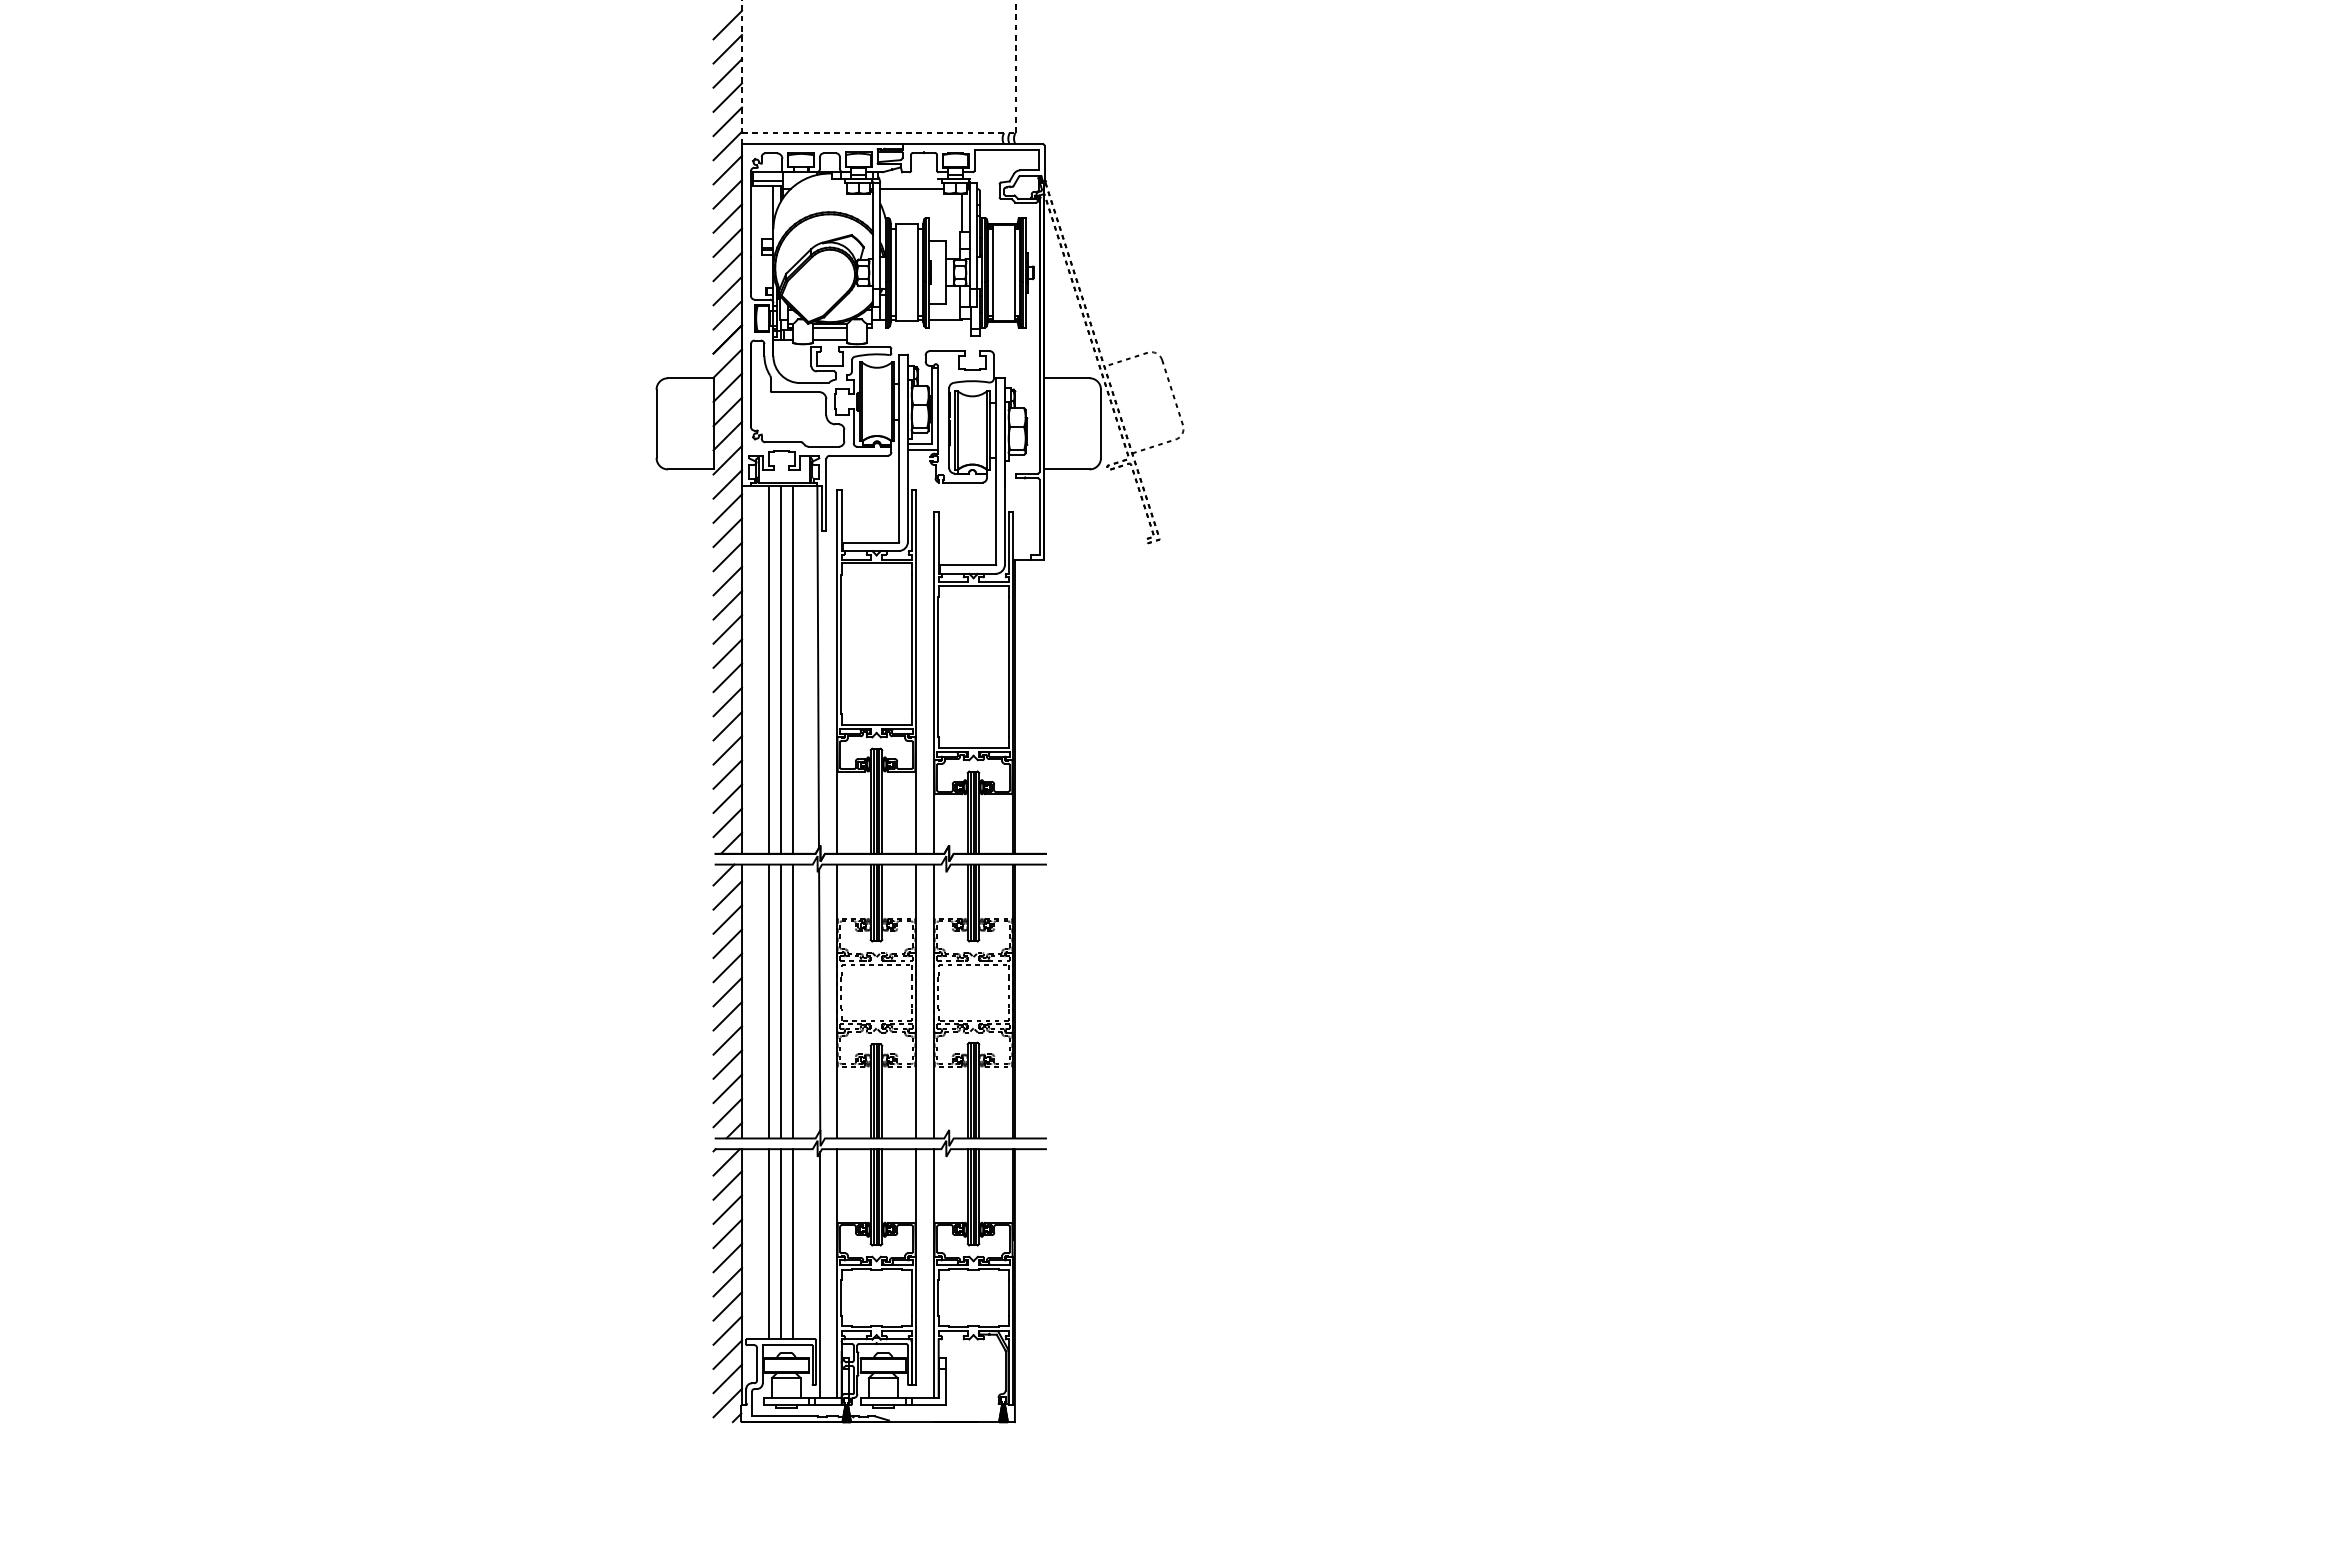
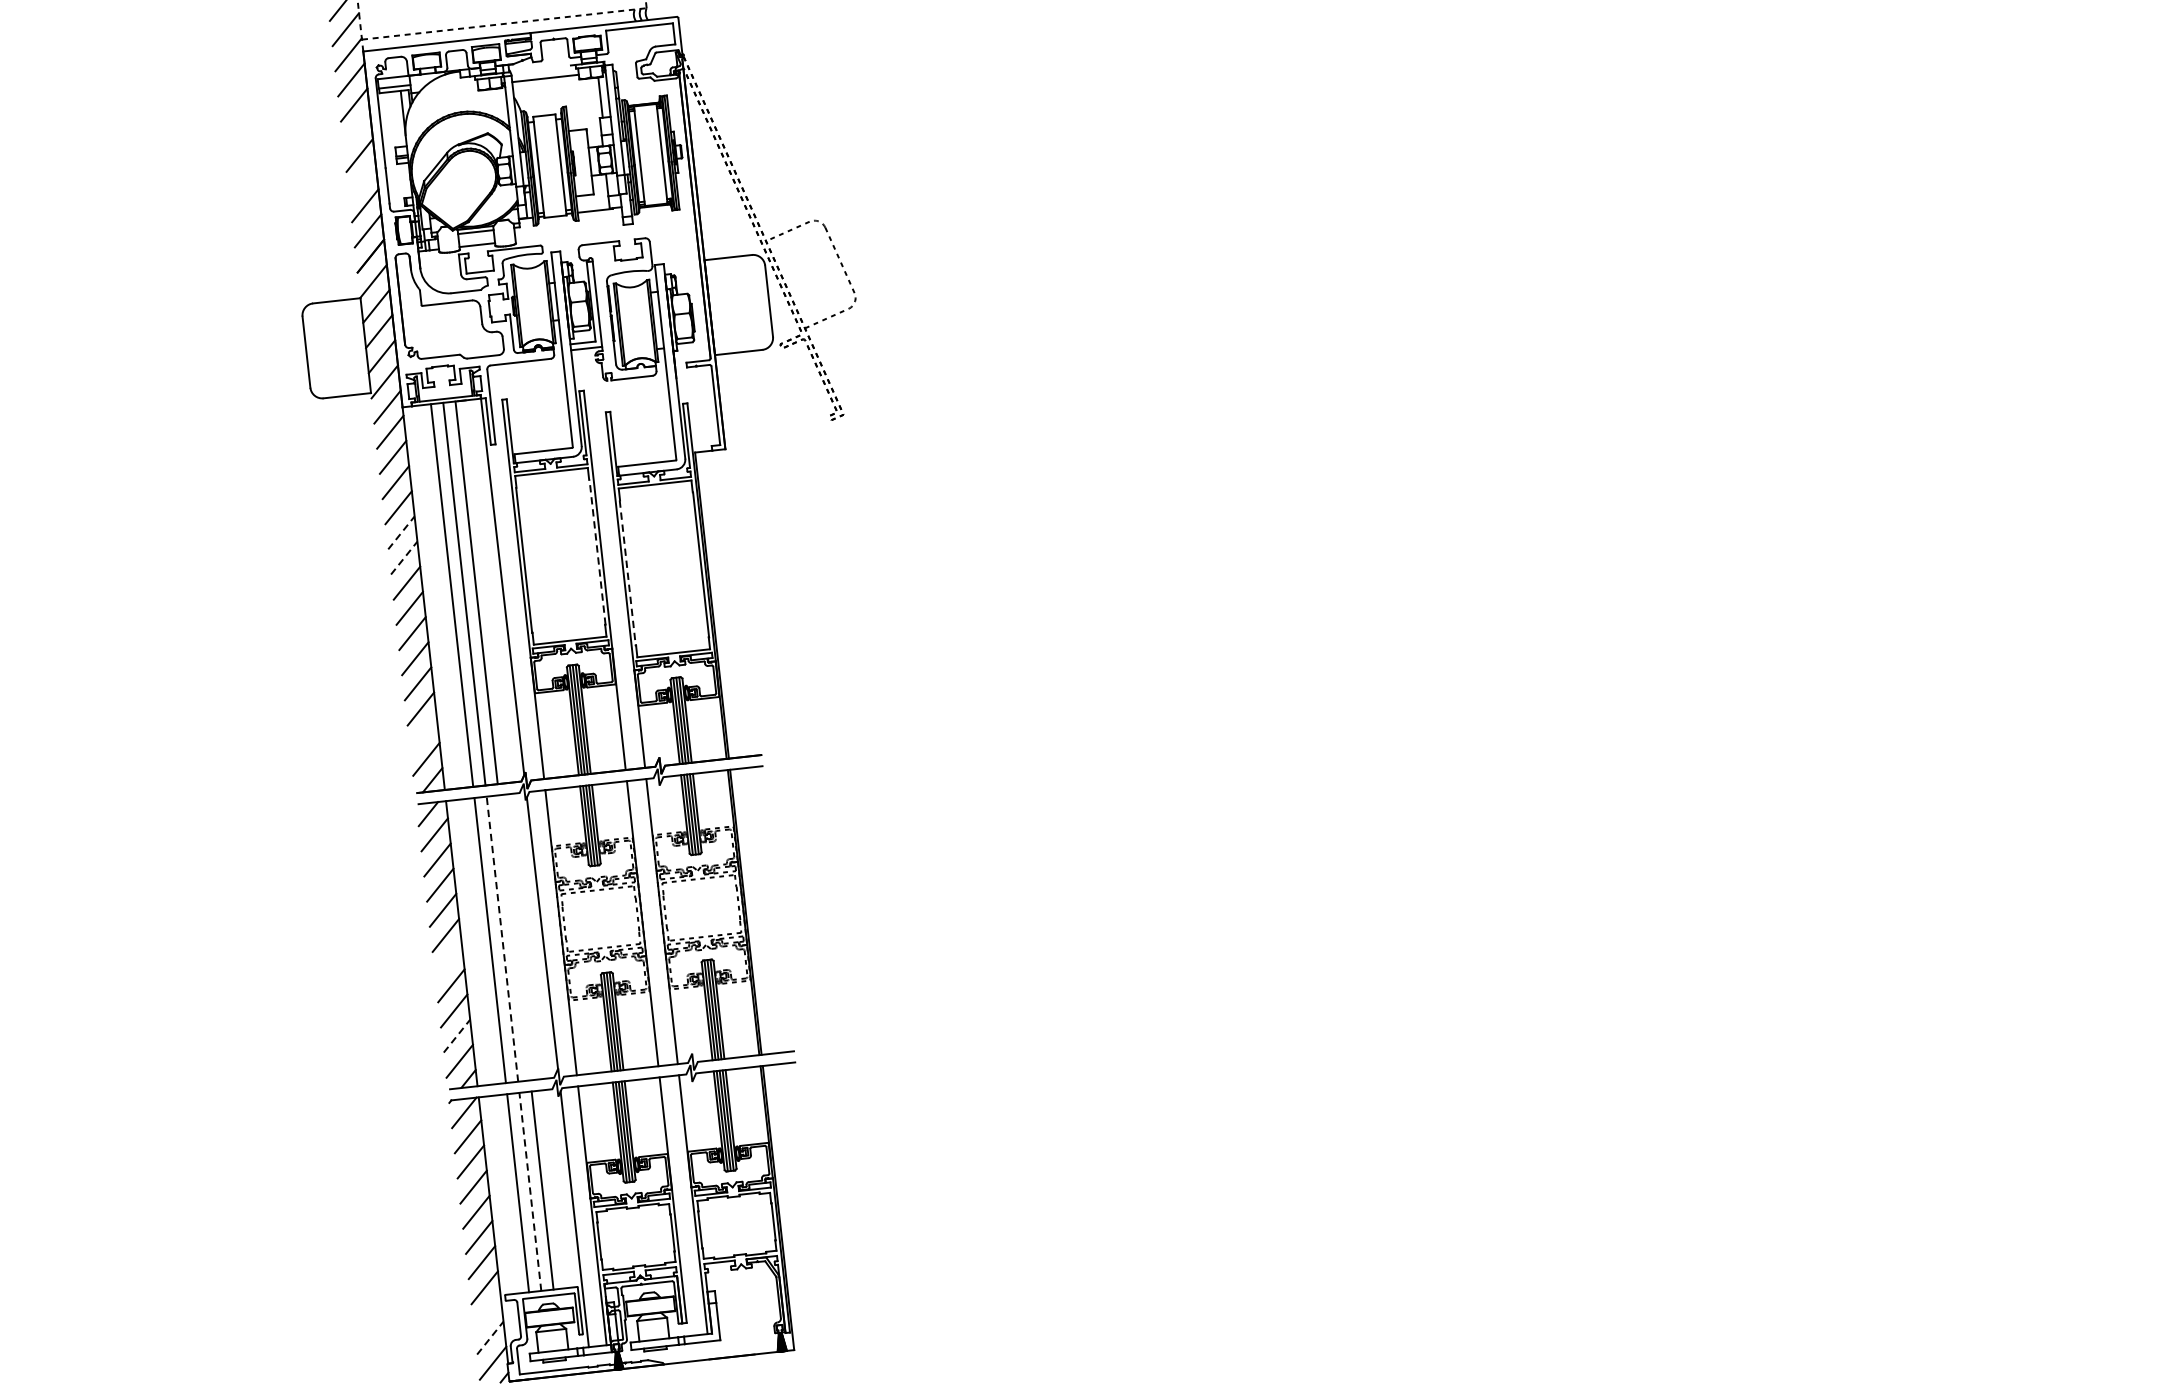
line: (727, 218) -> (356, 130), removed
line: (727, 266) -> (362, 180), removed
line: (728, 604) -> (402, 531), solid -> dashed
line: (728, 629) -> (404, 558), solid -> dashed
line: (911, 644) -> (597, 552), solid -> dashed
line: (938, 667) -> (627, 573), solid -> dashed
line: (727, 798) -> (423, 734), removed
line: (781, 1001) -> (502, 939), solid -> dashed
line: (792, 1001) -> (514, 937), removed
line: (727, 1016) -> (448, 960), removed
line: (728, 1088) -> (457, 1035), solid -> dashed
line: (781, 1243) -> (530, 1191), solid -> dashed
line: (727, 1354) -> (487, 1312), removed
line: (728, 1378) -> (491, 1337), solid -> dashed

